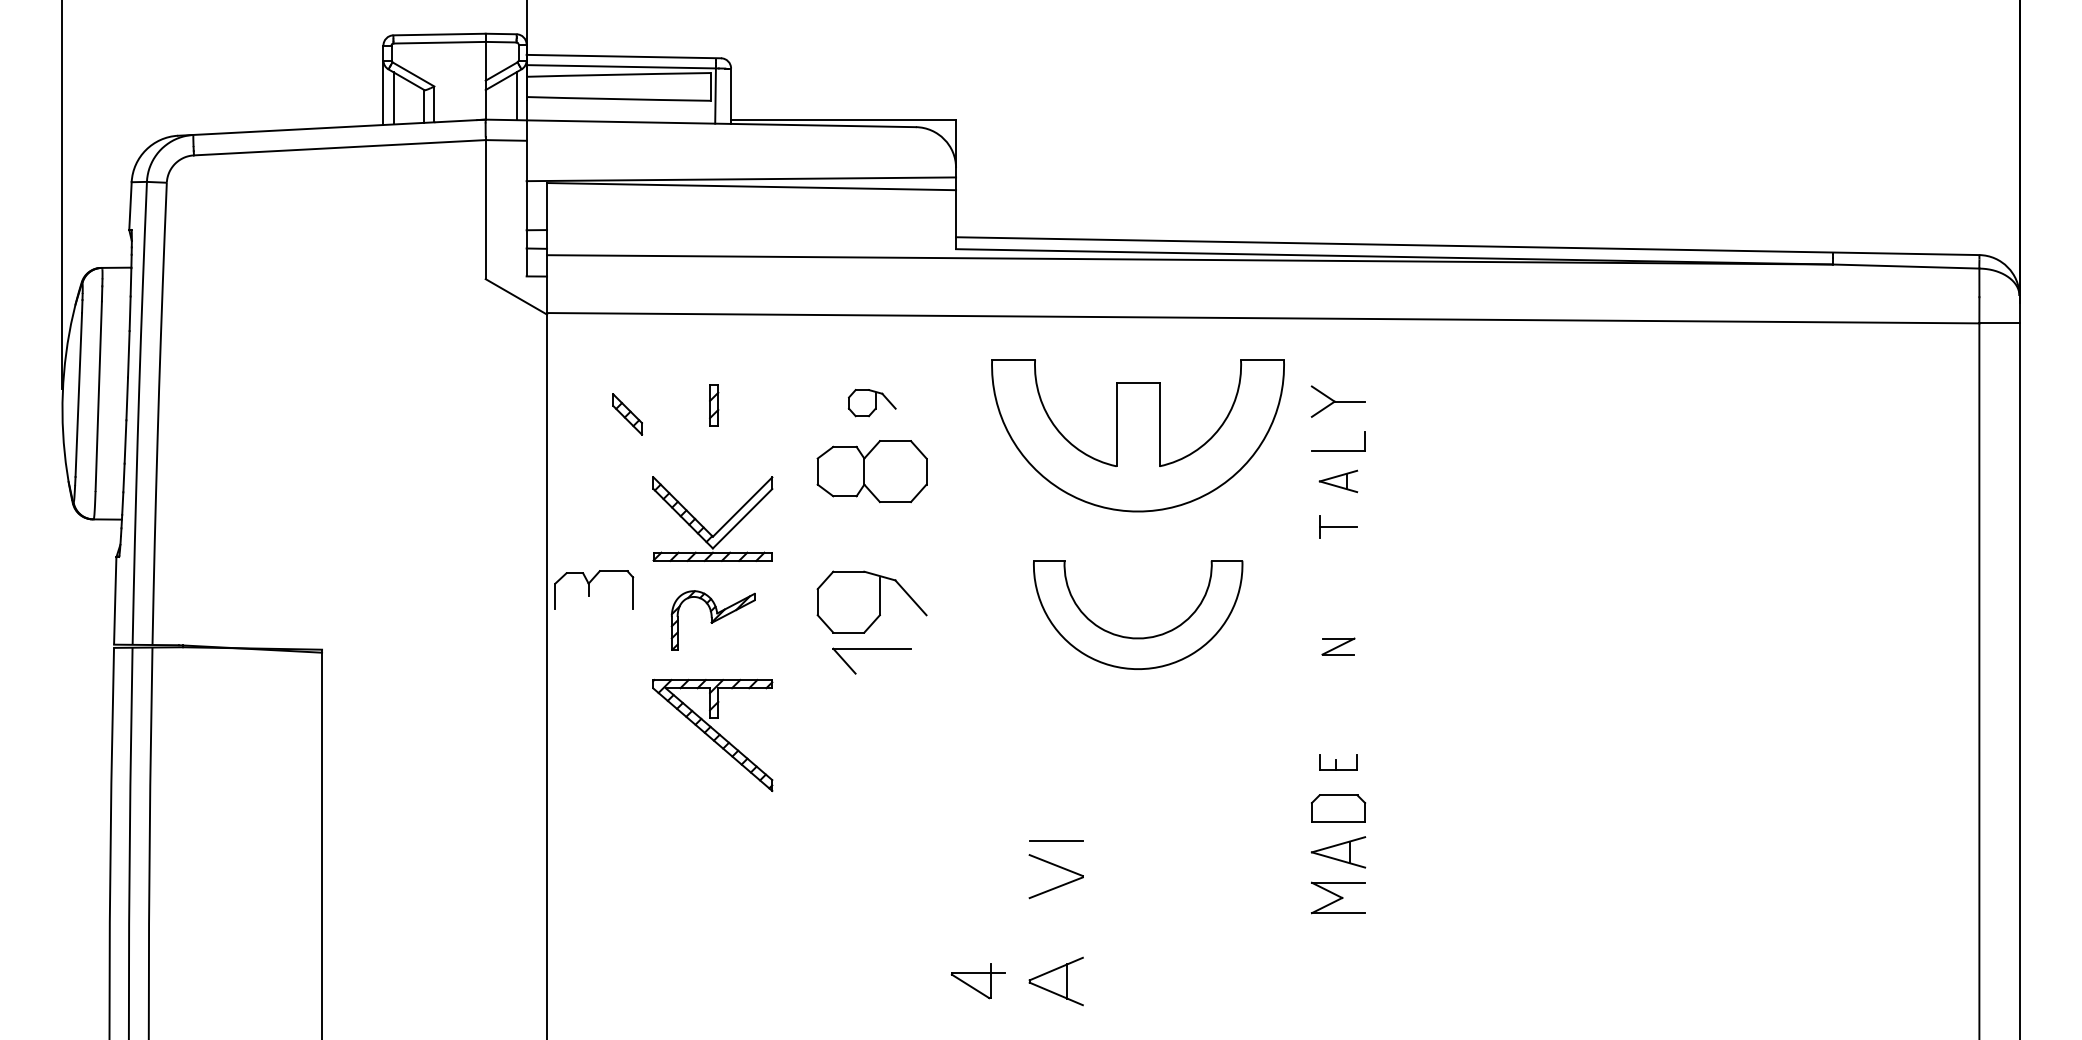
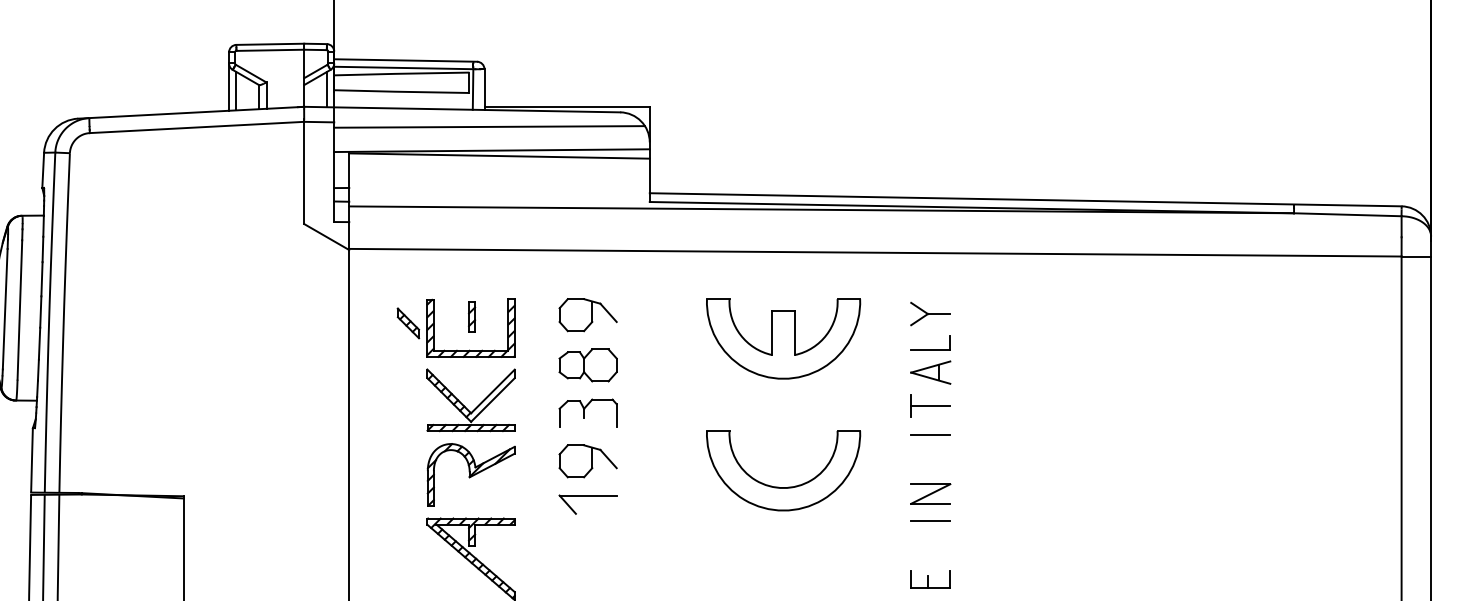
line: (737, 146) -> (489, 126), added
part: (872, 402) -> (588, 314), size x1.67
part: (1138, 435) -> (783, 338), size x0.71
part: (710, 450) -> (469, 349), added
part: (872, 471) -> (588, 365), size x0.71
part: (1338, 481) -> (930, 372), size x1.43
part: (1338, 526) -> (930, 405), size x1.43
line: (1338, 566) -> (930, 435), added
part: (594, 589) -> (588, 413), moved
part: (872, 601) -> (588, 460), size x0.71
part: (713, 620) -> (471, 474), size x1.43
part: (1338, 646) -> (930, 493), size x1.67
line: (1338, 684) -> (930, 521), added
part: (1338, 762) -> (930, 579), size x1.43

